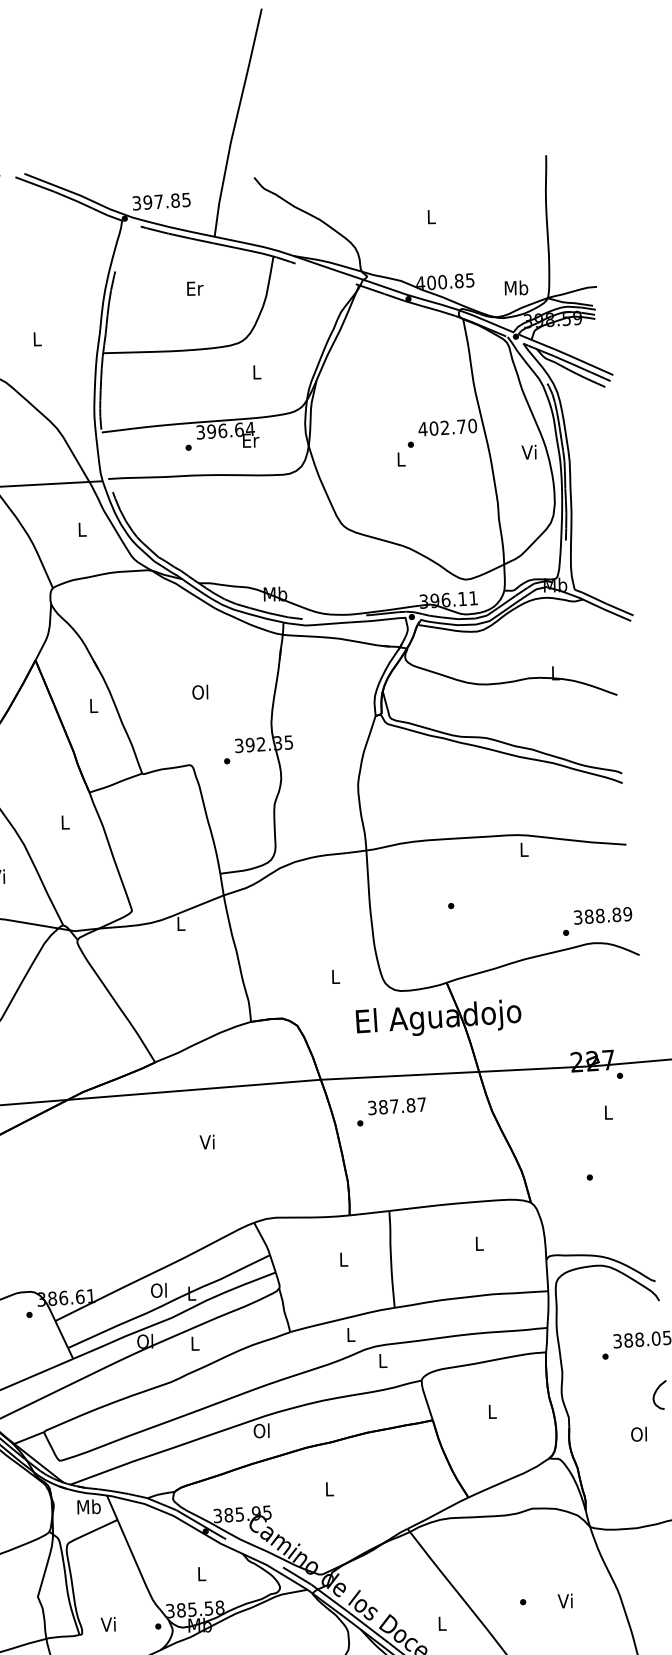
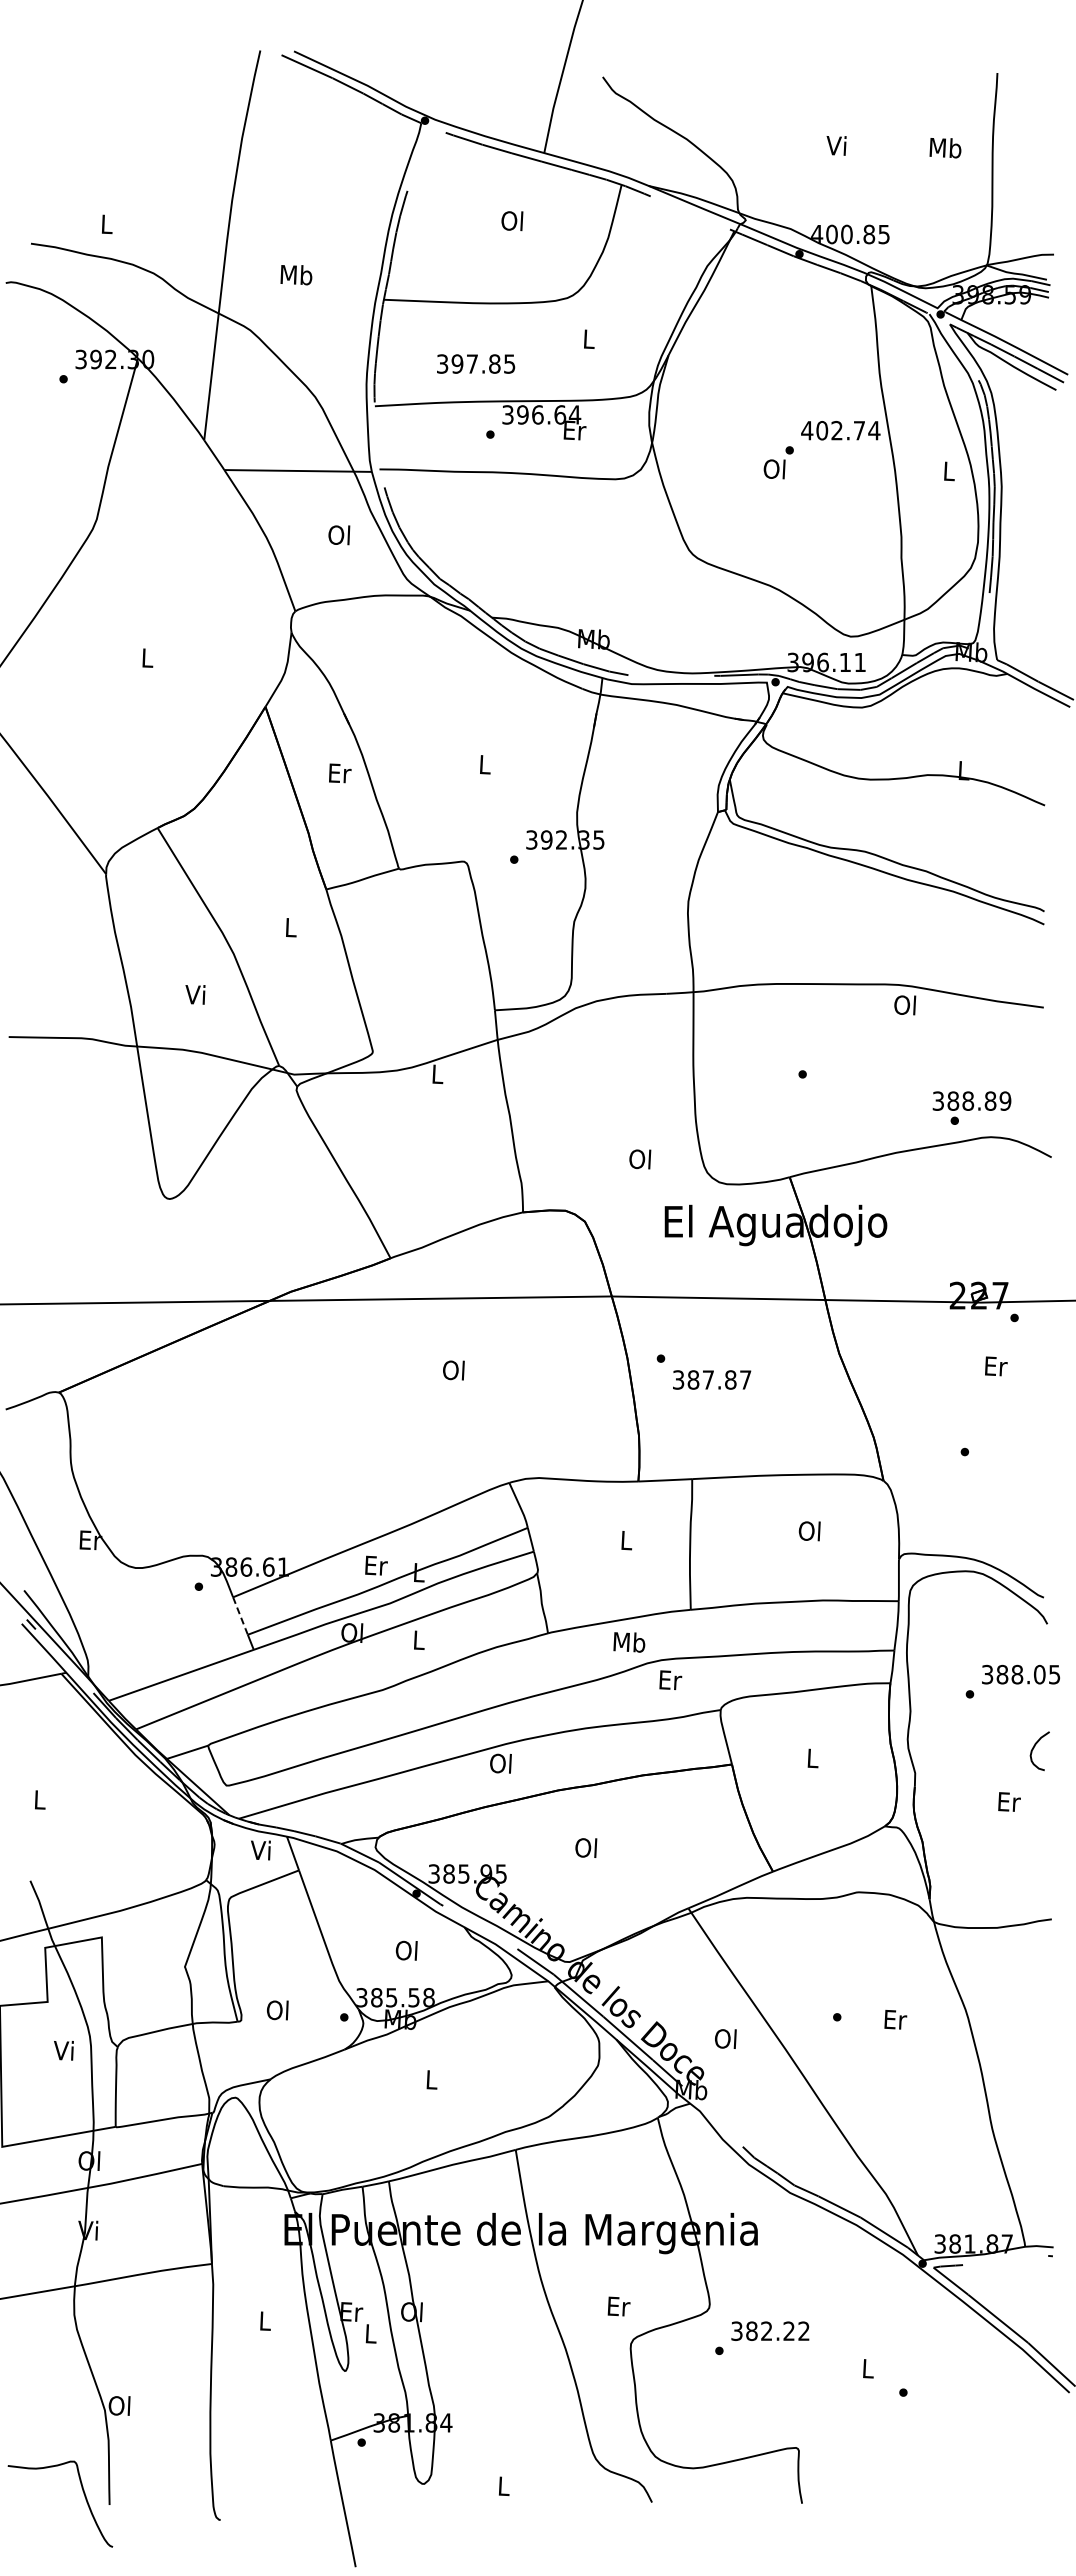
text: (161, 201) -> (476, 363), moved
text: (430, 216) -> (836, 145), L -> Vi
text: (194, 288) -> (512, 221), Er -> Ol
text: (516, 288) -> (945, 148), moved
text: (37, 339) -> (296, 275), L -> Mb
text: (472, 425) -> (874, 430), 402.70 -> 402.74
text: (529, 452) -> (948, 471), Vi -> L
text: (400, 459) -> (774, 469), L -> Ol
text: (81, 529) -> (339, 535), L -> Ol
text: (200, 692) -> (484, 764), Ol -> L
text: (94, 705) -> (340, 772), L -> Er
text: (523, 849) -> (905, 1005), L -> Ol
text: (602, 915) -> (971, 1100), moved
text: (335, 976) -> (640, 1159), L -> Ol
text: (397, 1105) -> (712, 1379), moved
text: (609, 1112) -> (996, 1366), L -> Er
text: (207, 1142) -> (453, 1370), Vi -> Ol
text: (478, 1244) -> (809, 1531), L -> Ol
text: (159, 1290) -> (375, 1565), Ol -> Er
line: (61, 1334) -> (240, 1615), solid -> dashed
text: (350, 1335) -> (629, 1642), L -> Mb
text: (383, 1360) -> (670, 1679), L -> Er
text: (639, 1434) -> (1008, 1801), Ol -> Er
text: (329, 1488) -> (586, 1847), L -> Ol
text: (88, 1507) -> (261, 1850), Mb -> Vi
text: (201, 1573) -> (406, 1950), L -> Ol
text: (566, 1600) -> (895, 2019), Vi -> Er
text: (441, 1623) -> (725, 2038), L -> Ol
text: (108, 1624) -> (277, 2010), Vi -> Ol

